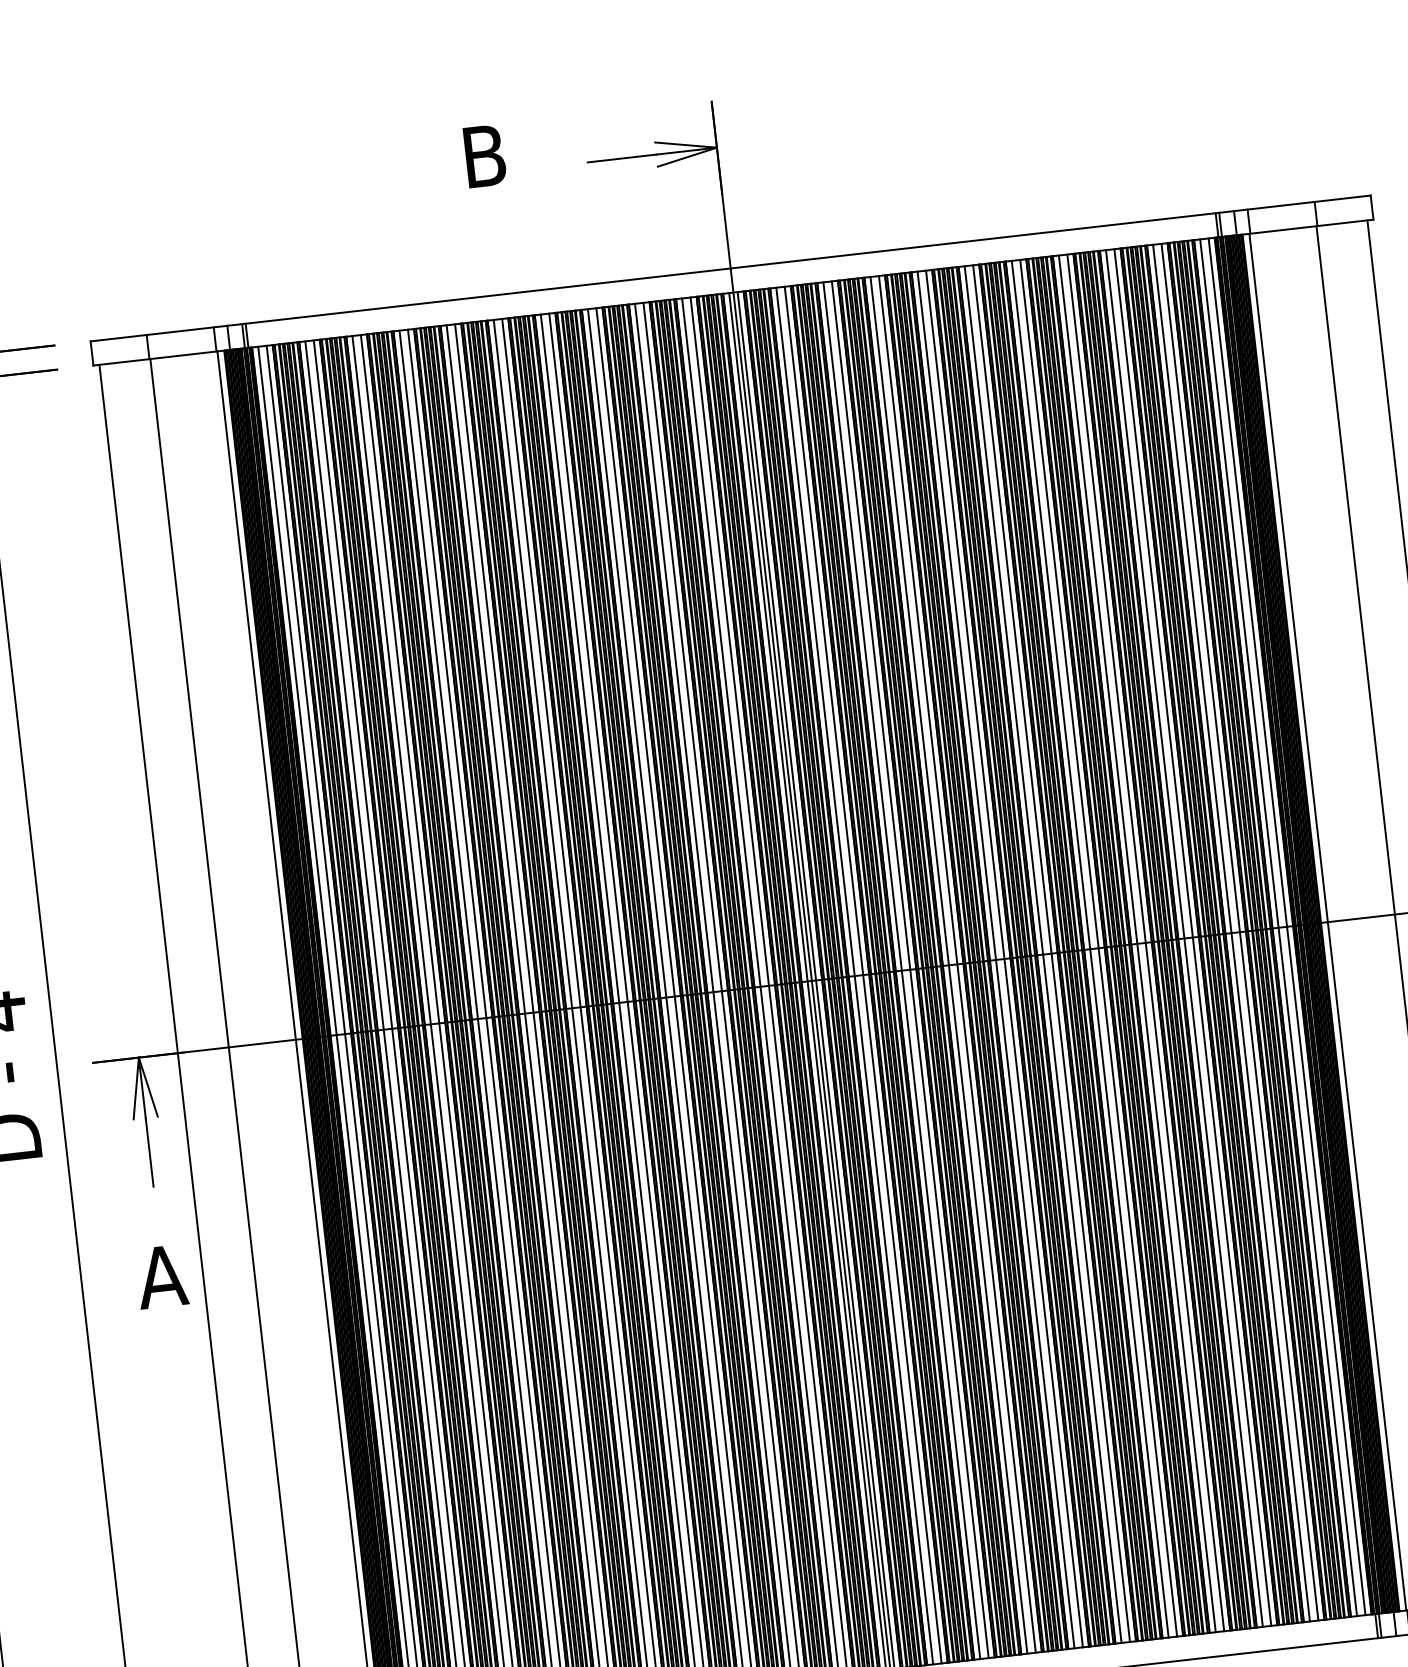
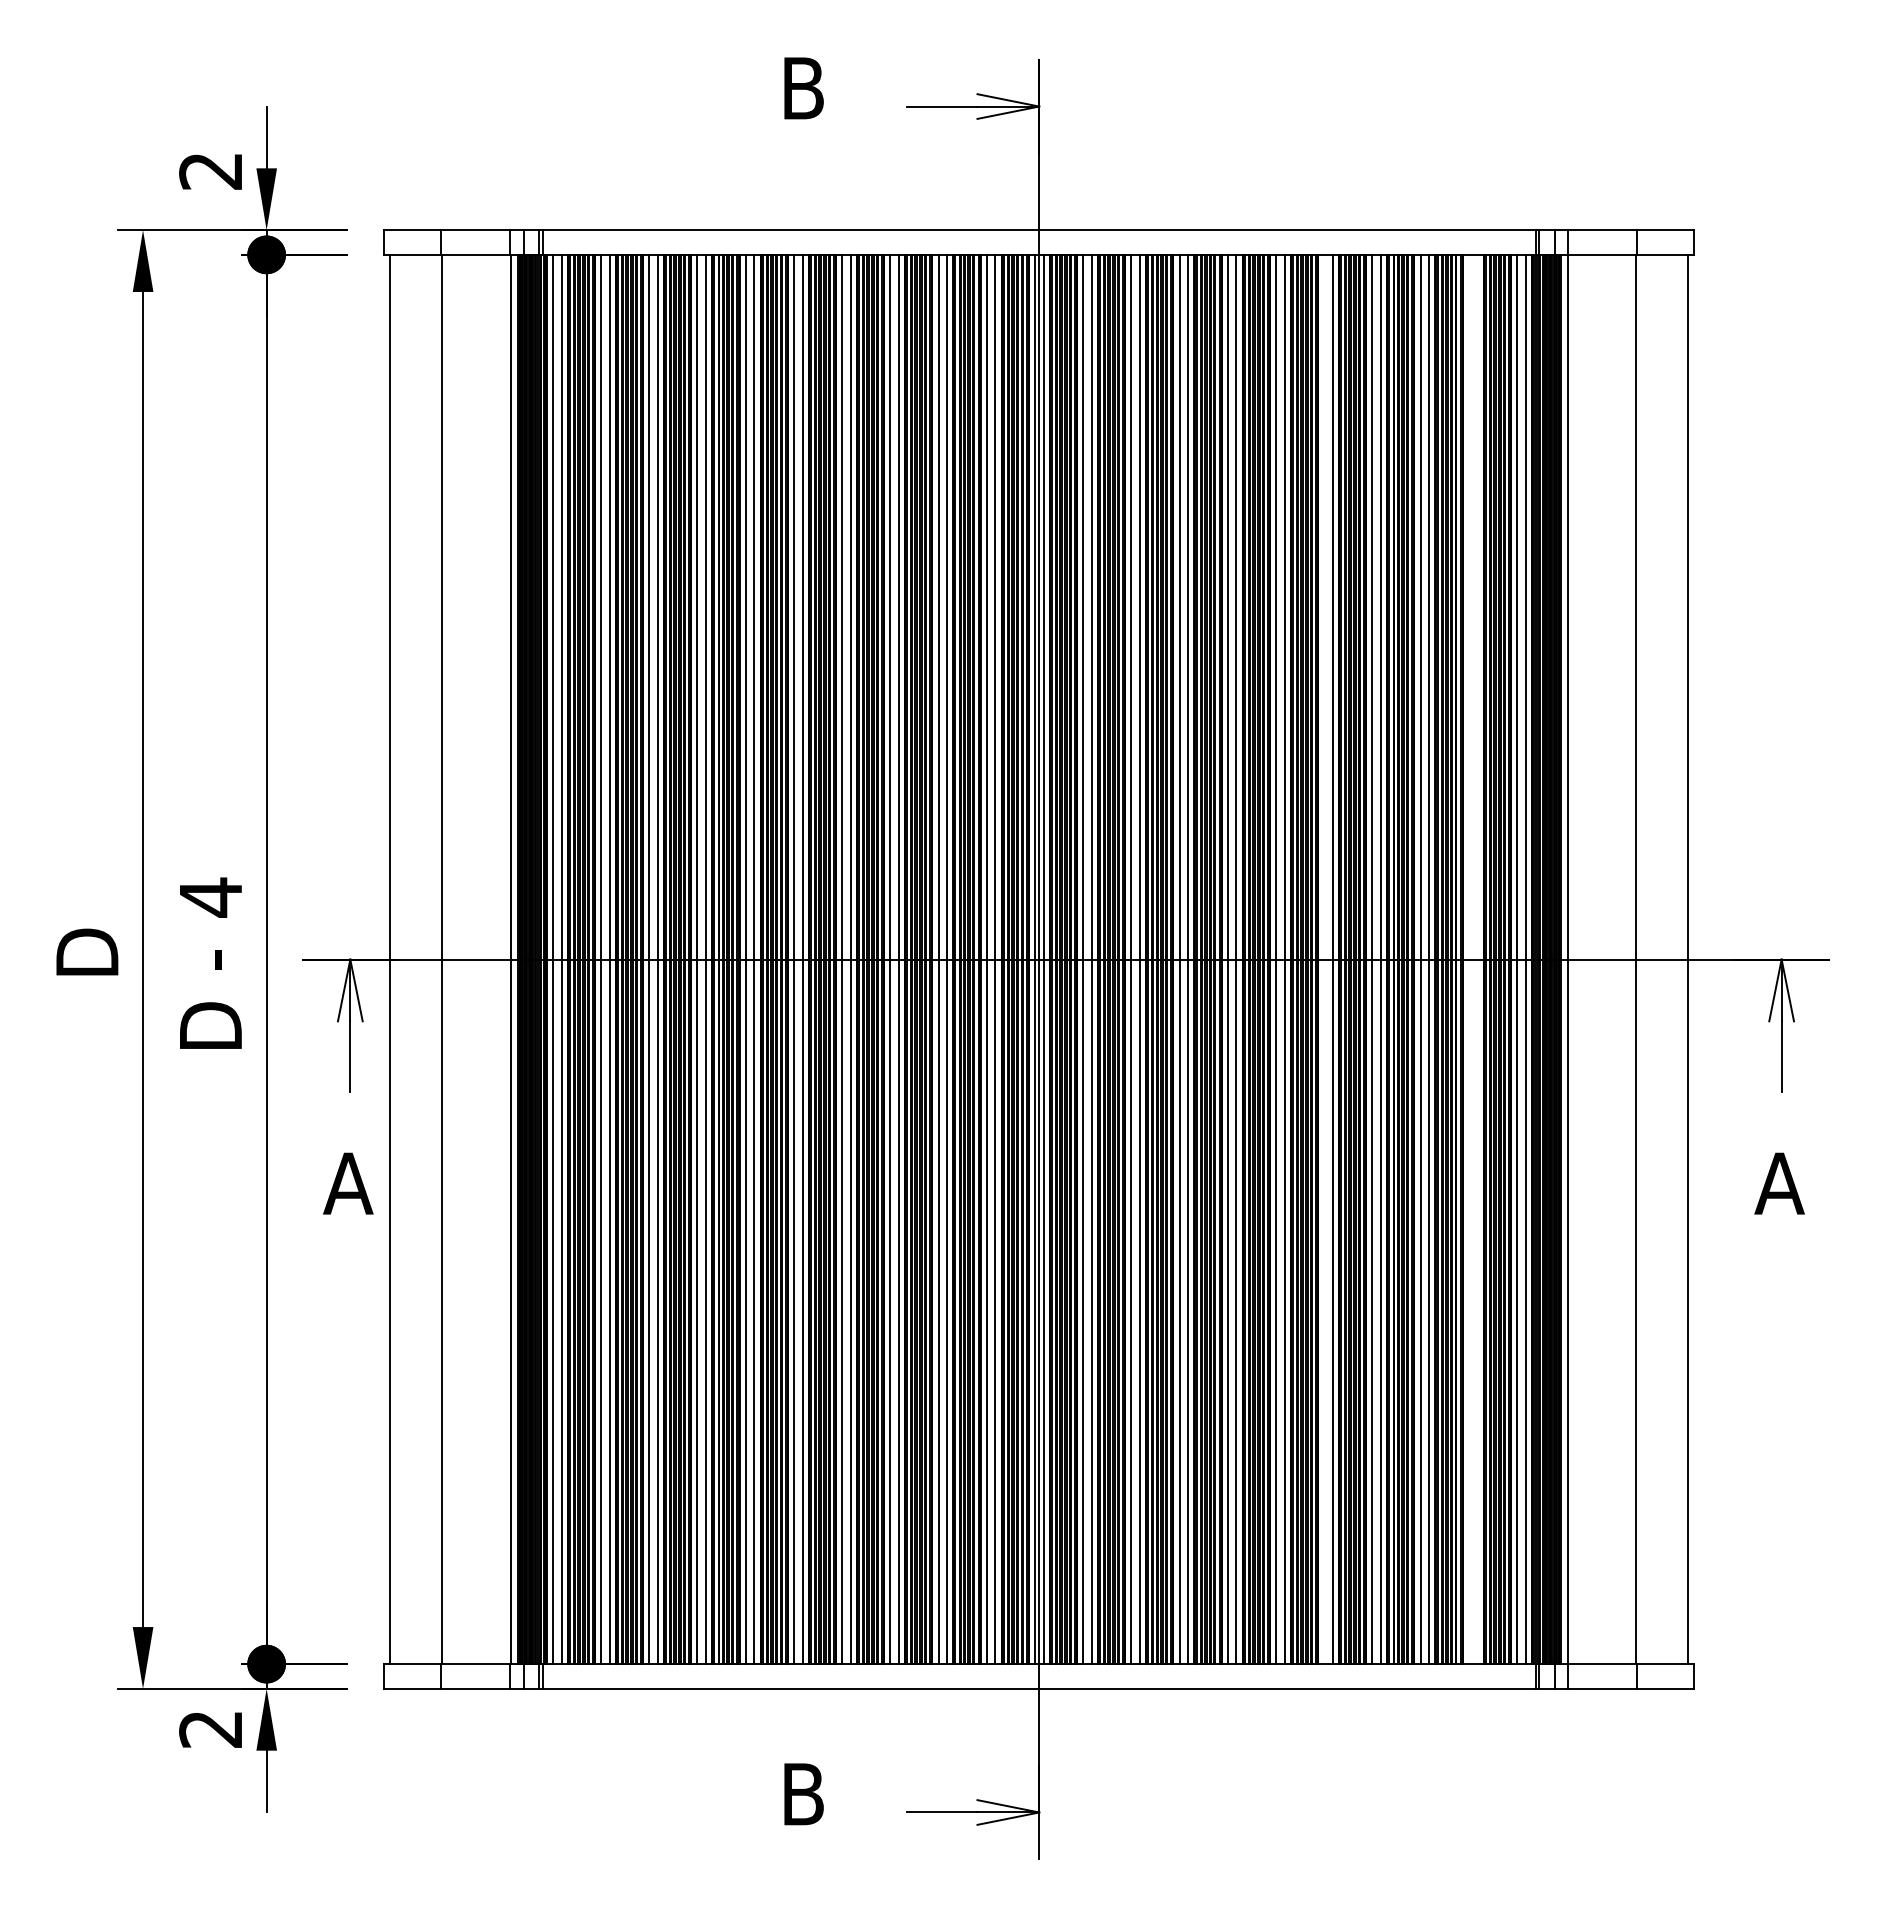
line: (1239, 932) -> (1477, 959), removed
line: (1231, 933) -> (1468, 959), removed
line: (1090, 949) -> (1324, 959), removed

